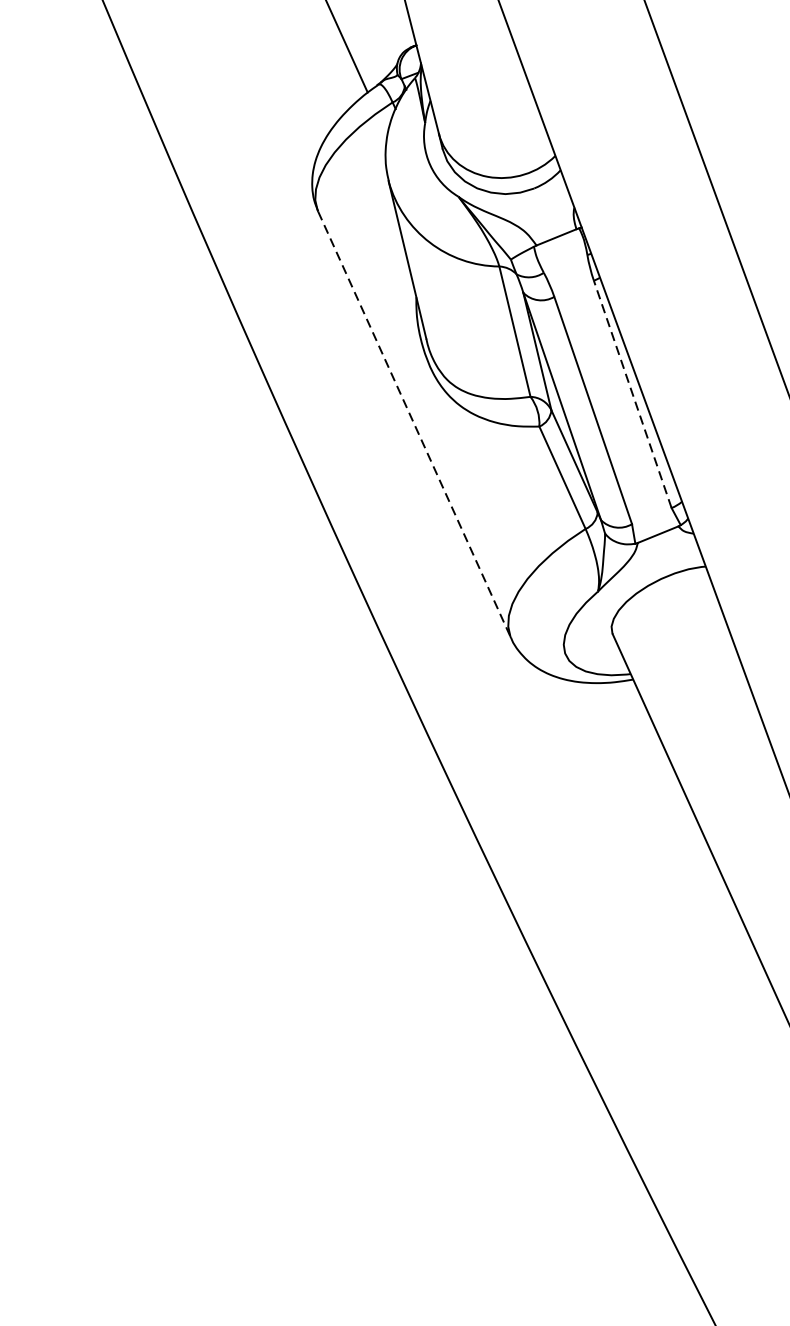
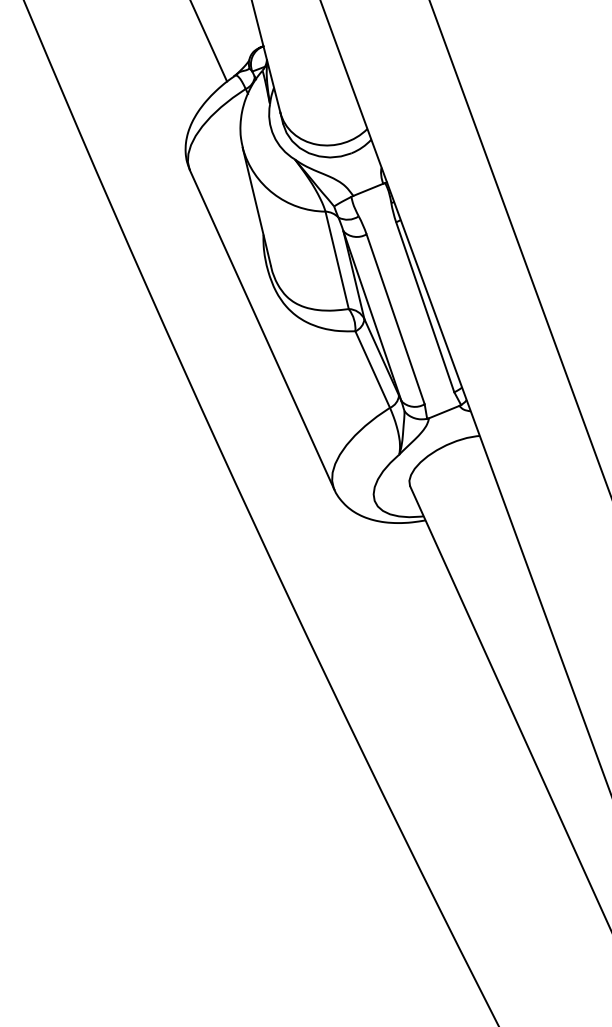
line: (633, 394) -> (425, 307), dashed -> solid
line: (415, 425) -> (262, 330), dashed -> solid

